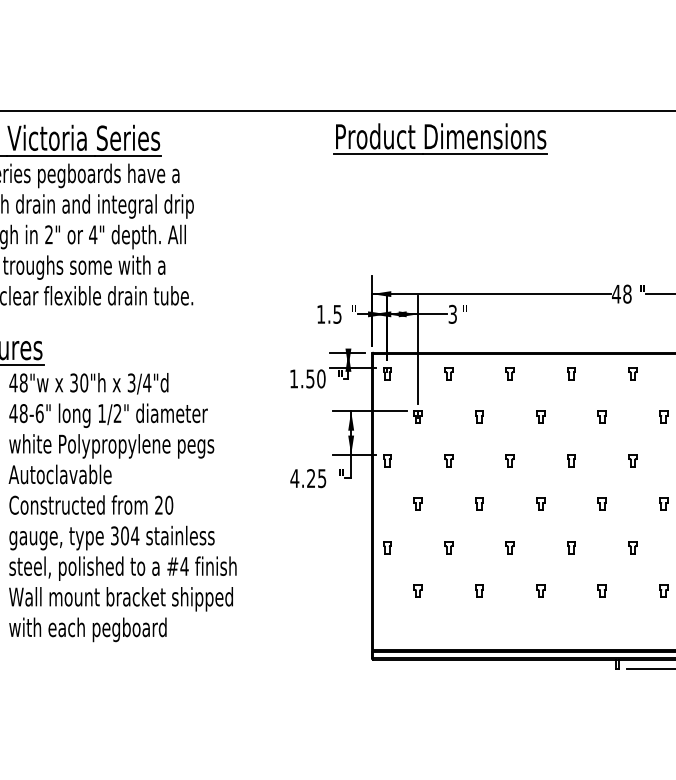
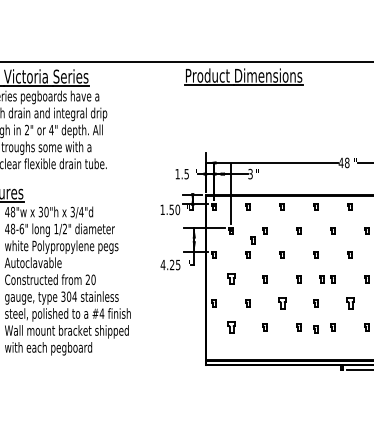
part: (456, 434) -> (252, 240), added
part: (416, 504) -> (230, 279), size x1.6
part: (580, 504) -> (321, 279), added
part: (508, 548) -> (281, 303), size x1.6
part: (631, 548) -> (349, 303), size x1.6
part: (416, 591) -> (230, 327), size x1.6
part: (570, 595) -> (315, 329), added

